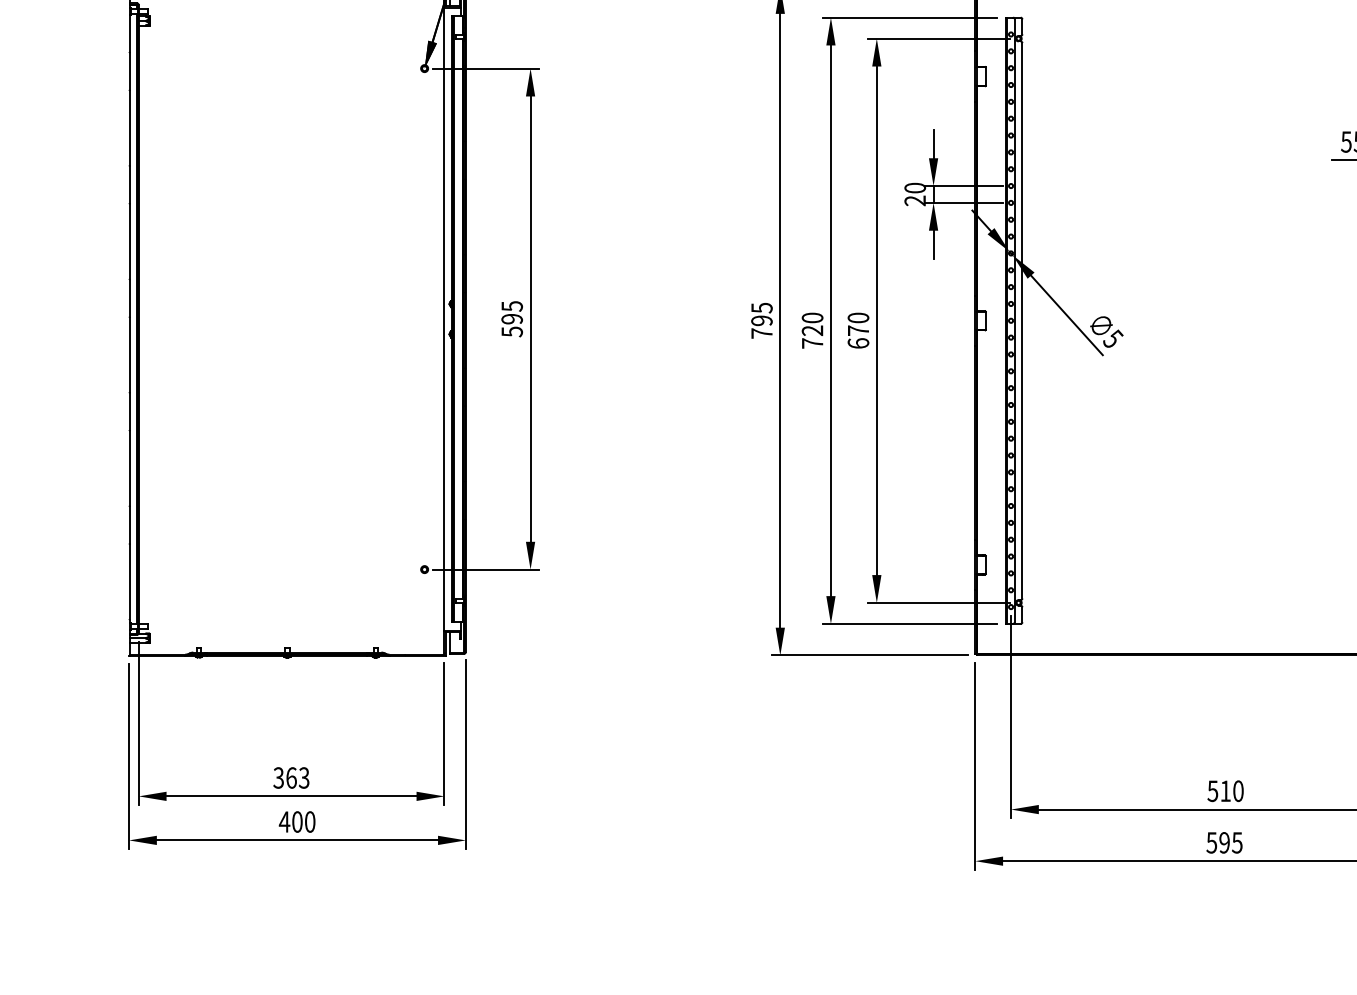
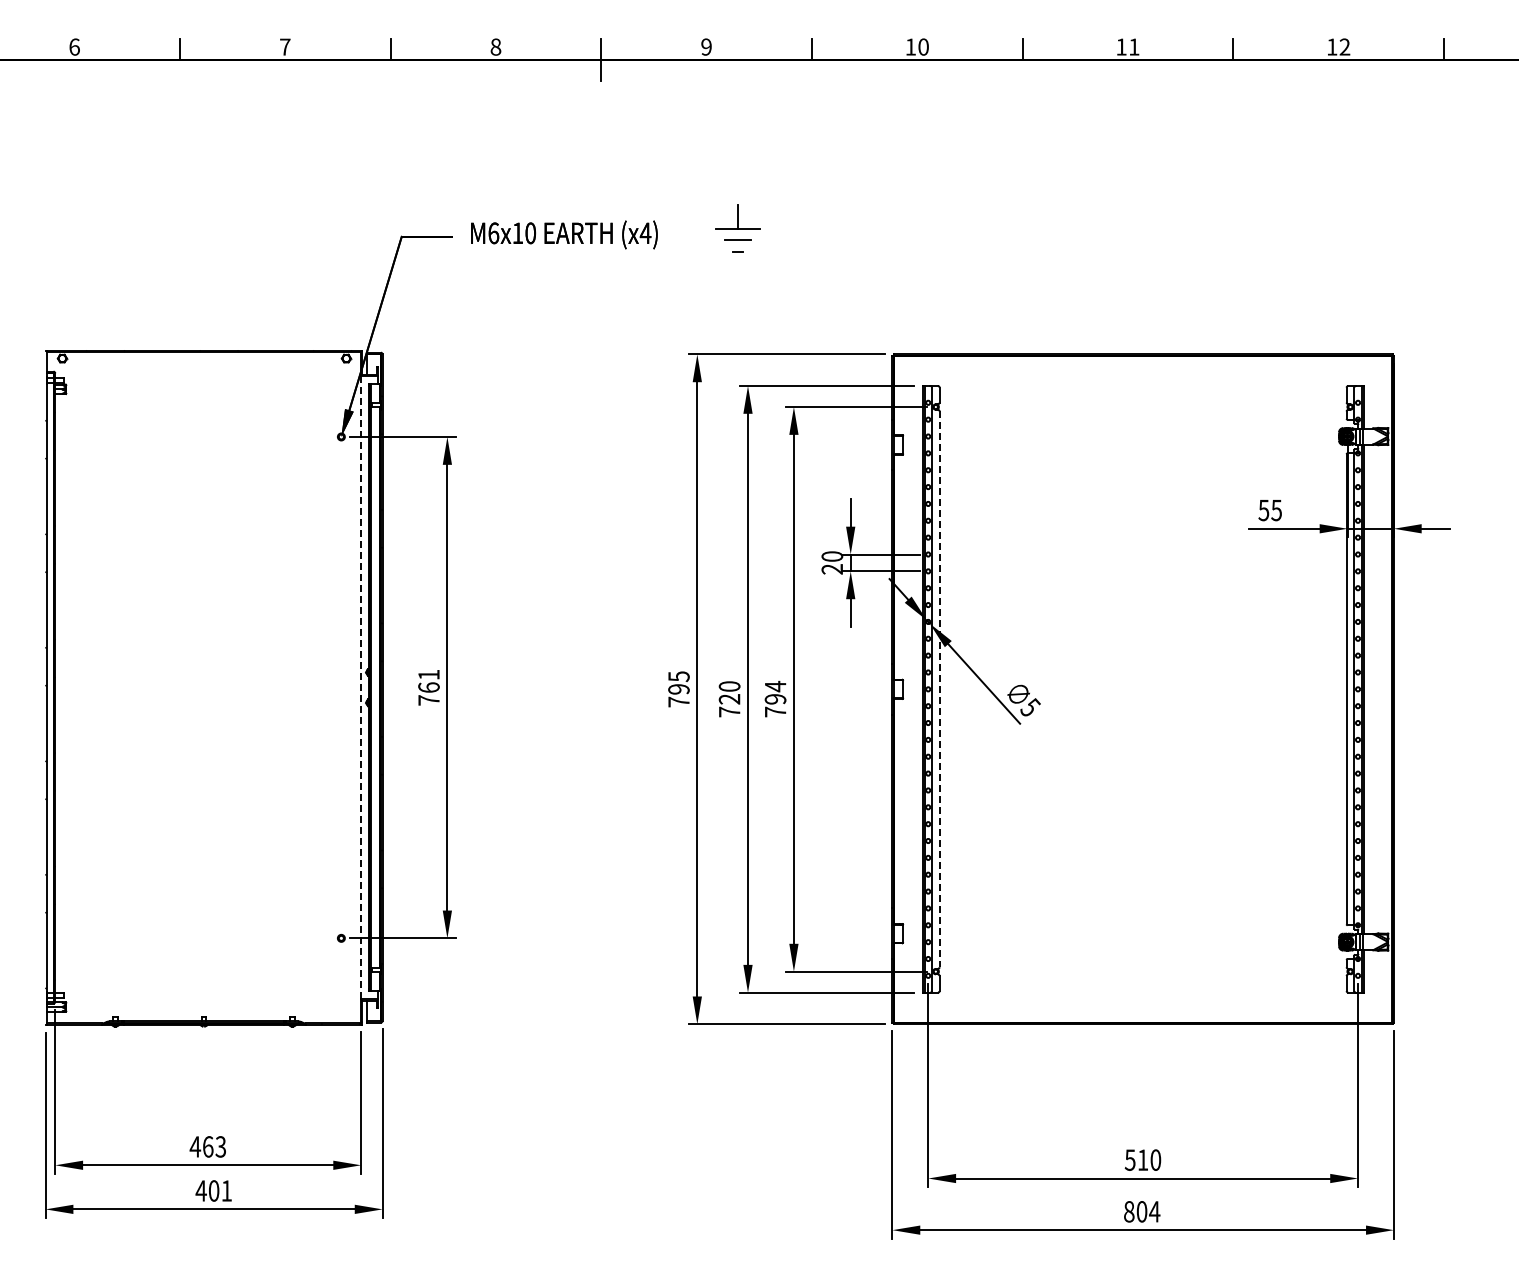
line: (444, 318) -> (361, 687), solid -> dashed
text: (511, 318) -> (428, 687), 595 -> 761
line: (1022, 320) -> (939, 689), solid -> dashed
text: (858, 329) -> (775, 698), 670 -> 794
text: (278, 777) -> (195, 1146), 363 -> 463
text: (309, 821) -> (226, 1190), 400 -> 401
text: (1224, 842) -> (1141, 1211), 595 -> 804

